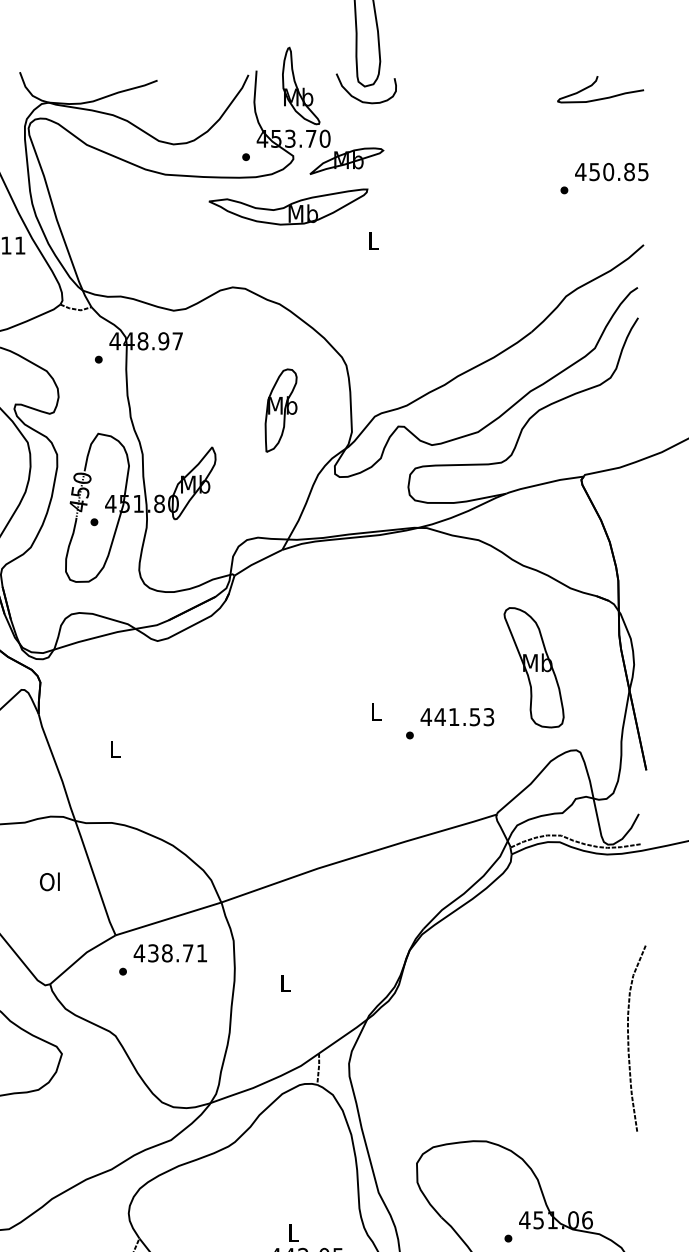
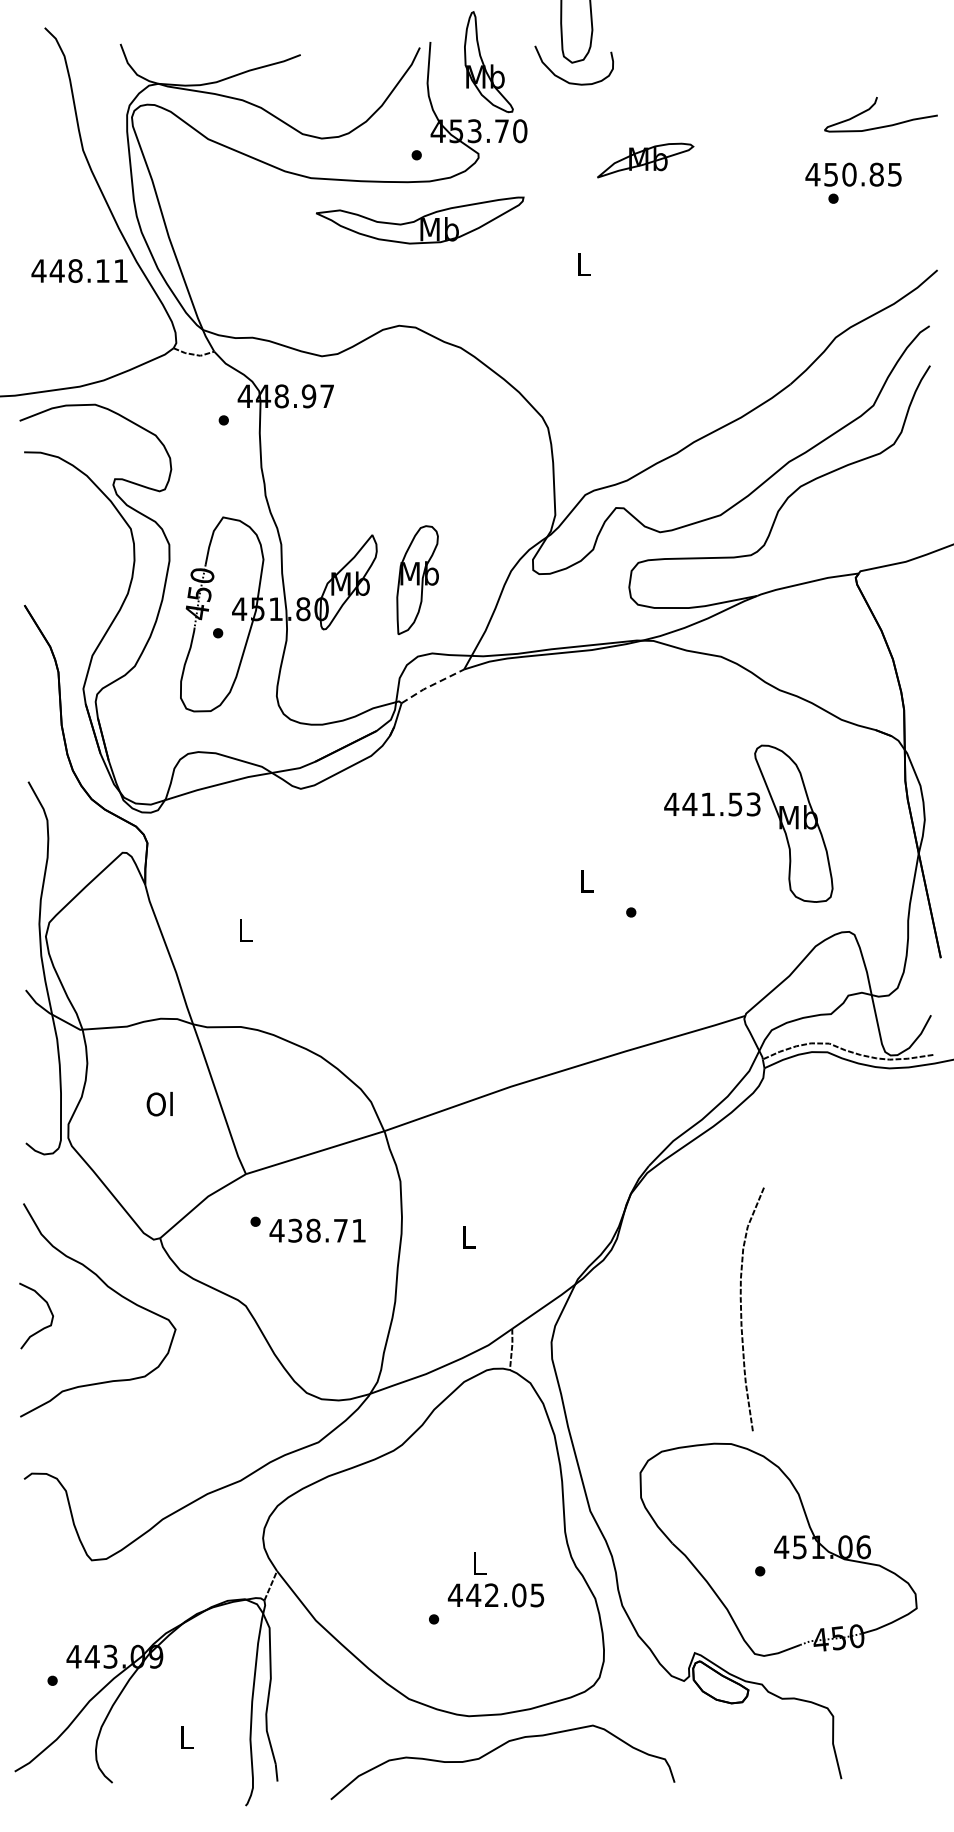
curve: (594, 83) -> (873, 106), moved
part: (346, 161) -> (645, 160), moved
text: (611, 171) -> (853, 174), moved
part: (288, 207) -> (420, 220), moved
part: (281, 410) -> (417, 579), moved
line: (258, 562) -> (432, 685), solid -> dashed
text: (457, 717) -> (712, 804), moved
text: (170, 953) -> (317, 1230), moved
curve: (629, 1041) -> (742, 1313), moved

